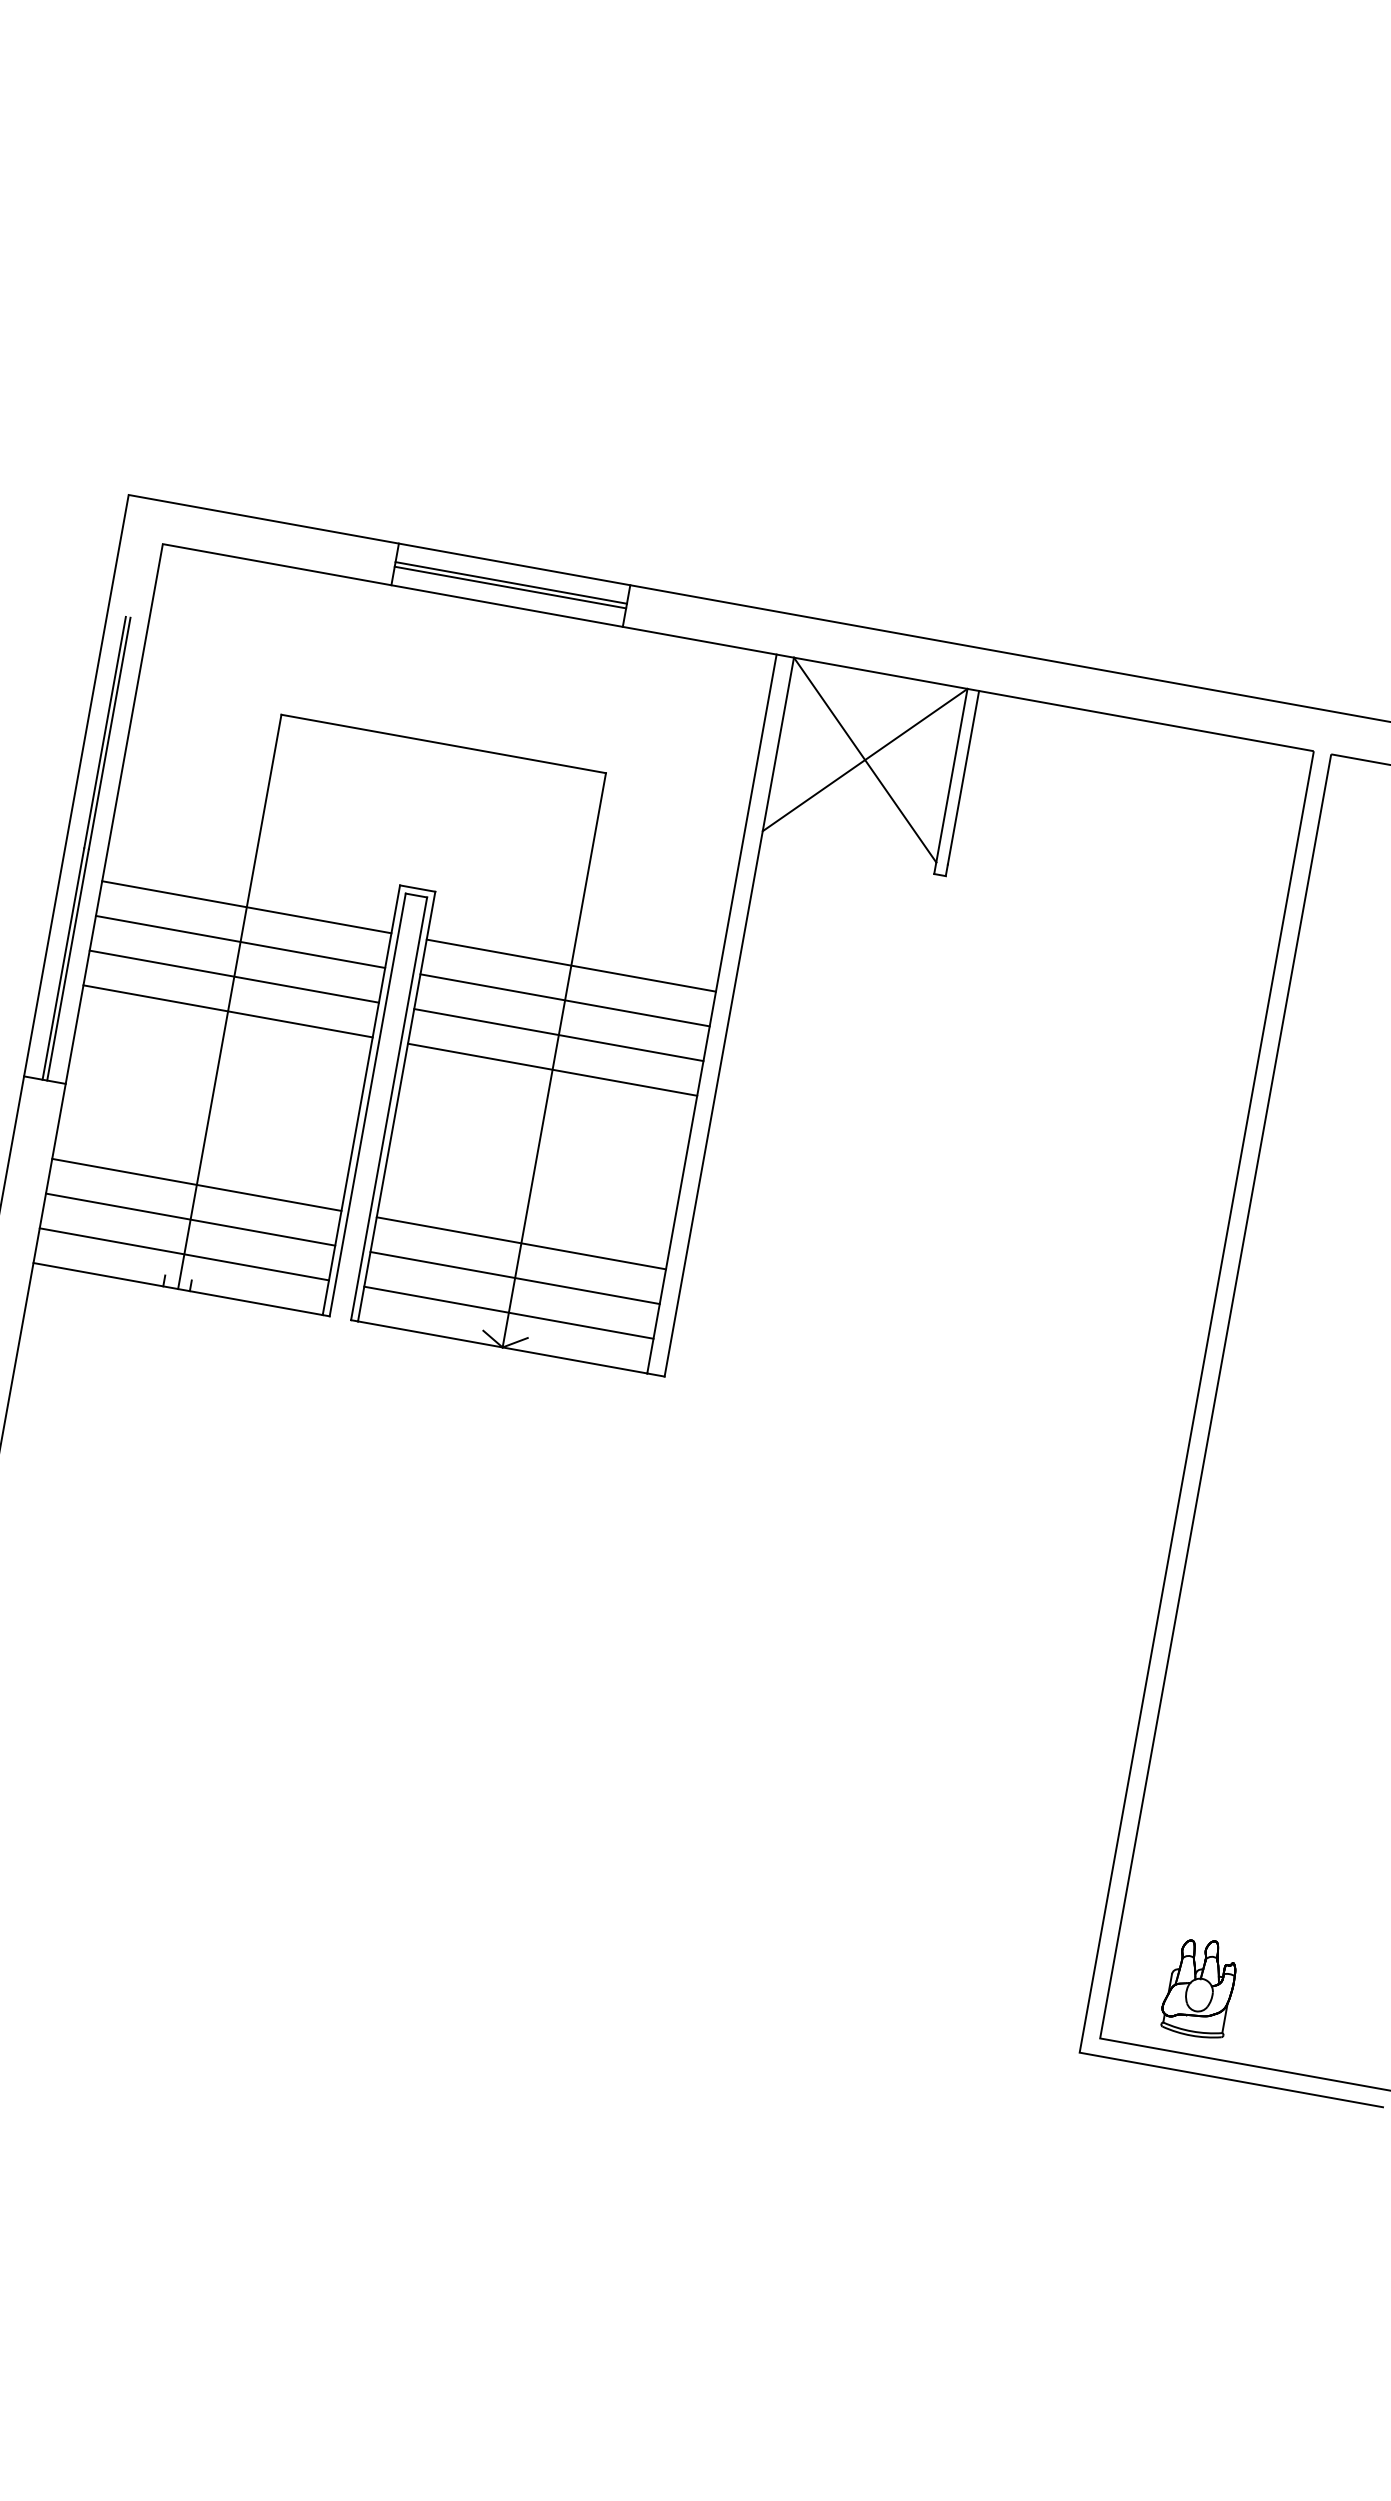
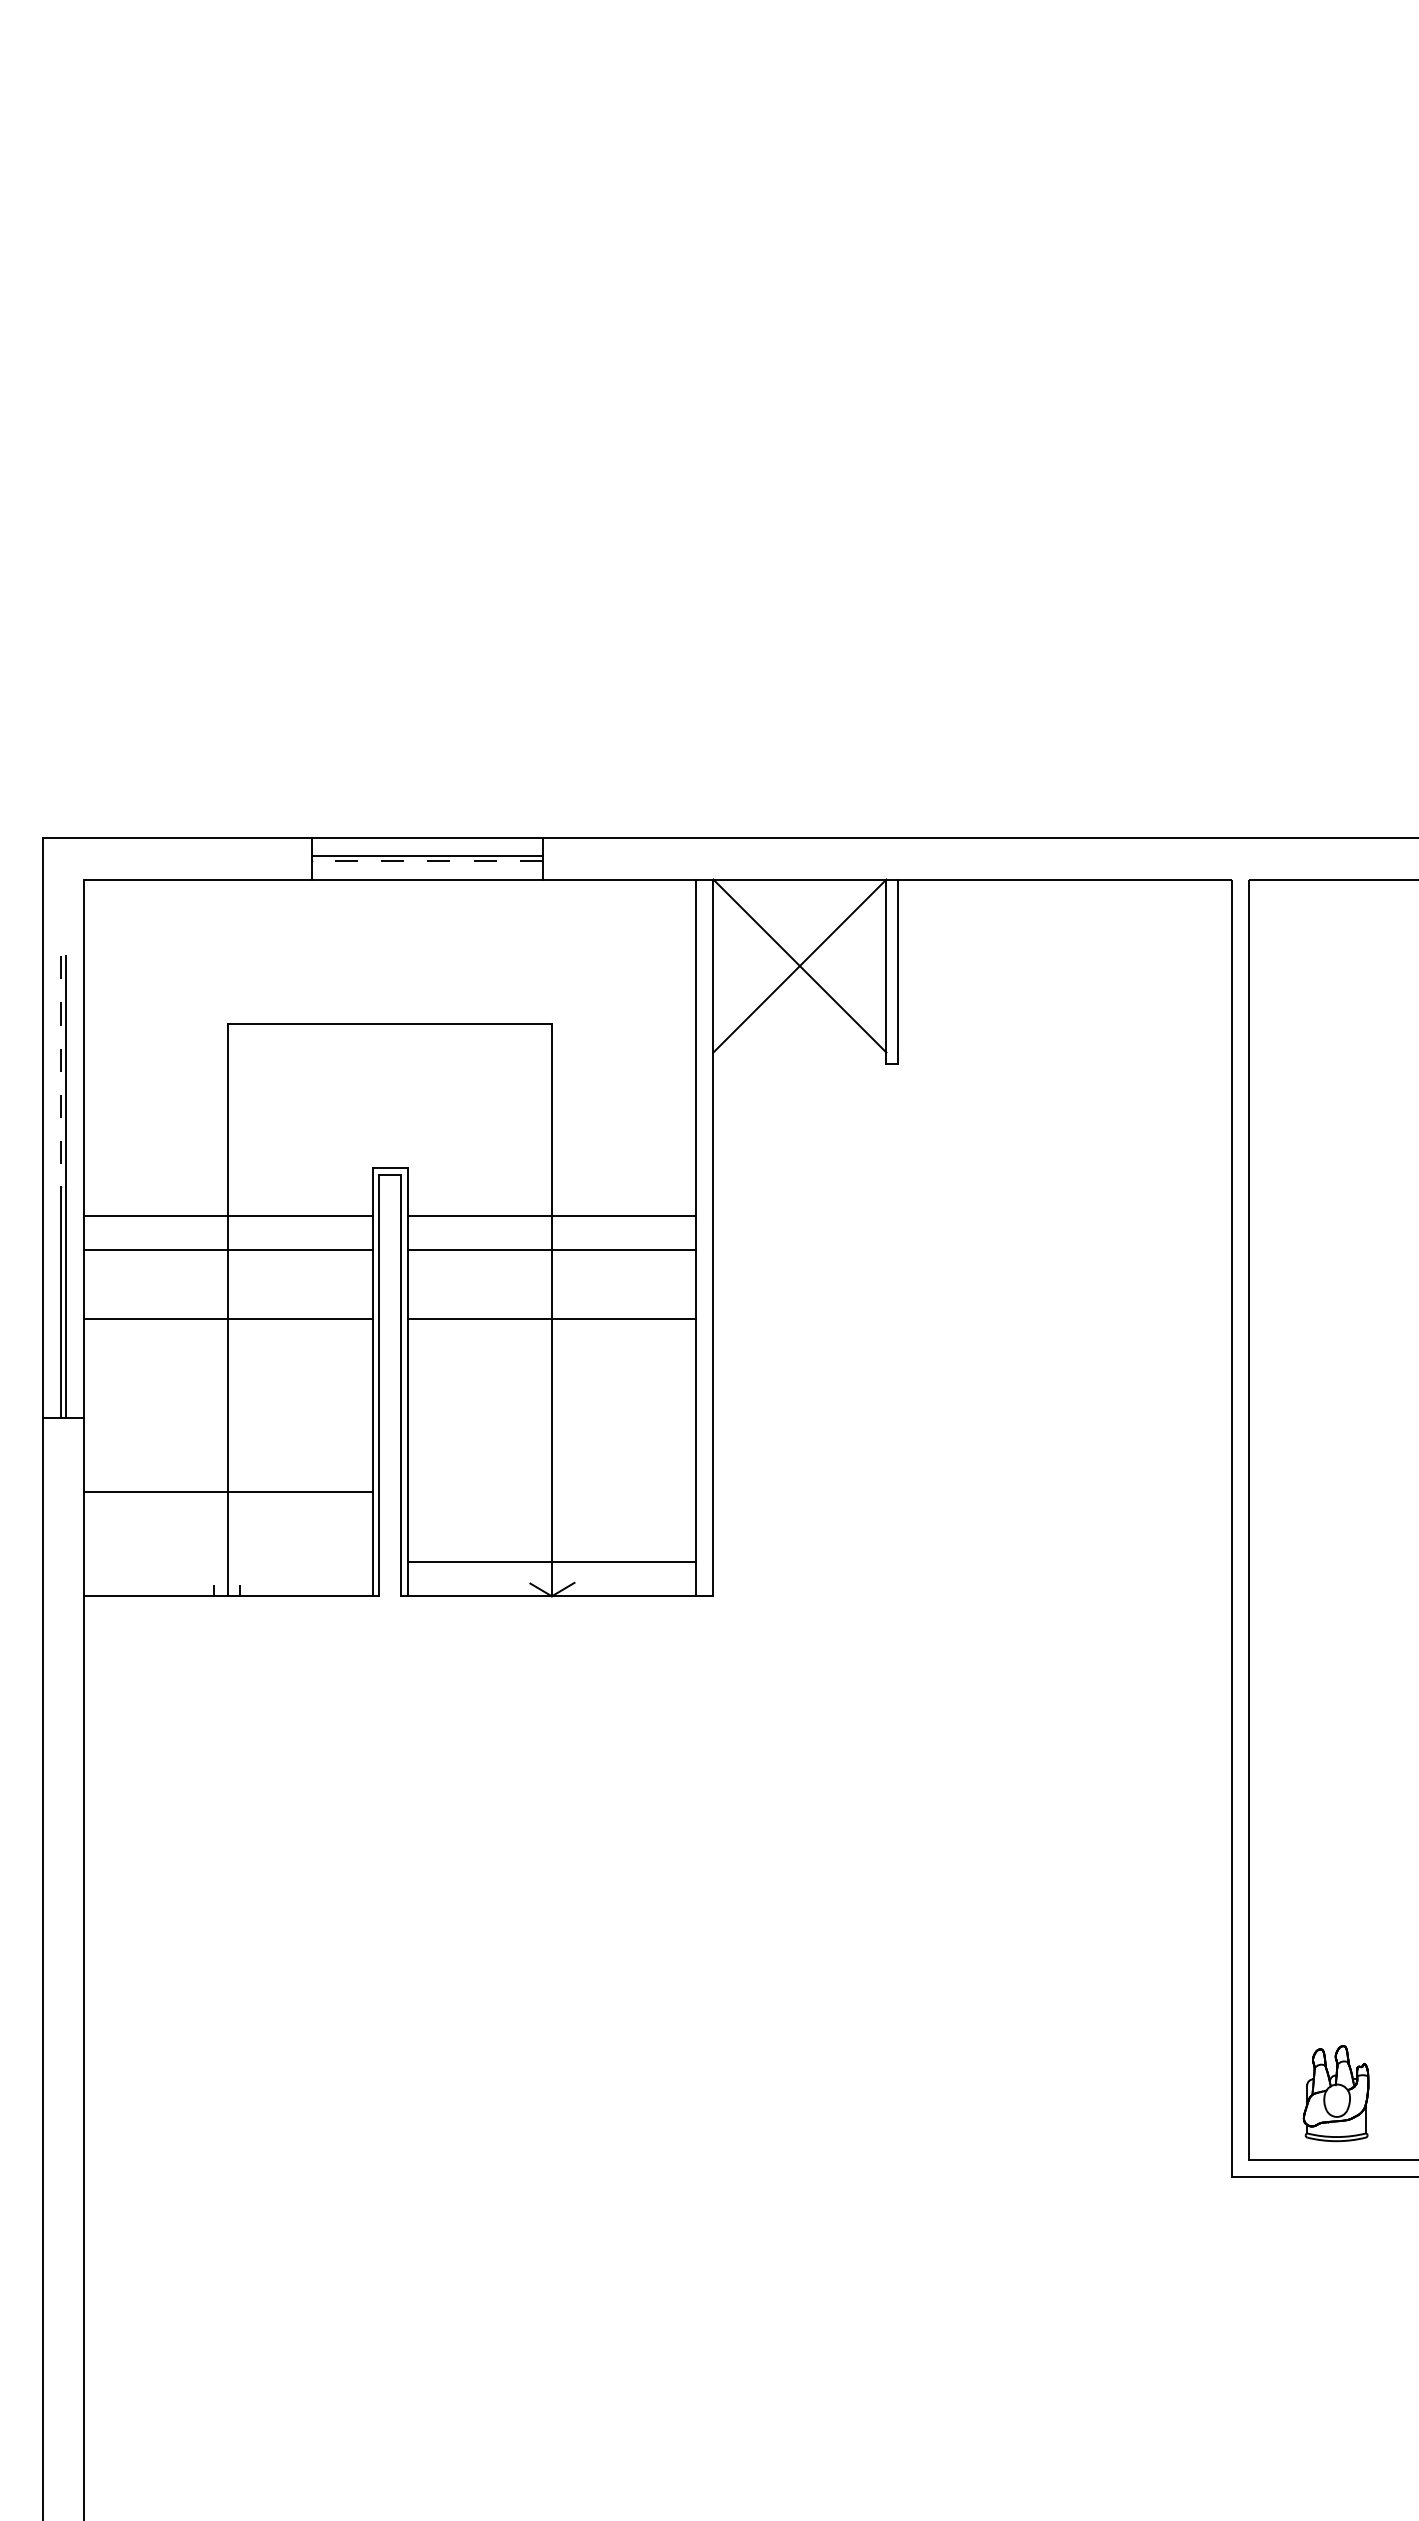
line: (509, 587) -> (426, 861), solid -> dashed
line: (105, 733) -> (61, 1072), solid -> dashed
line: (234, 976) -> (228, 1284), removed
line: (558, 1034) -> (551, 1284), removed
line: (190, 1220) -> (228, 1527), removed
line: (520, 1243) -> (551, 1492), removed
line: (184, 1254) -> (228, 1561), removed
line: (514, 1278) -> (551, 1527), removed

